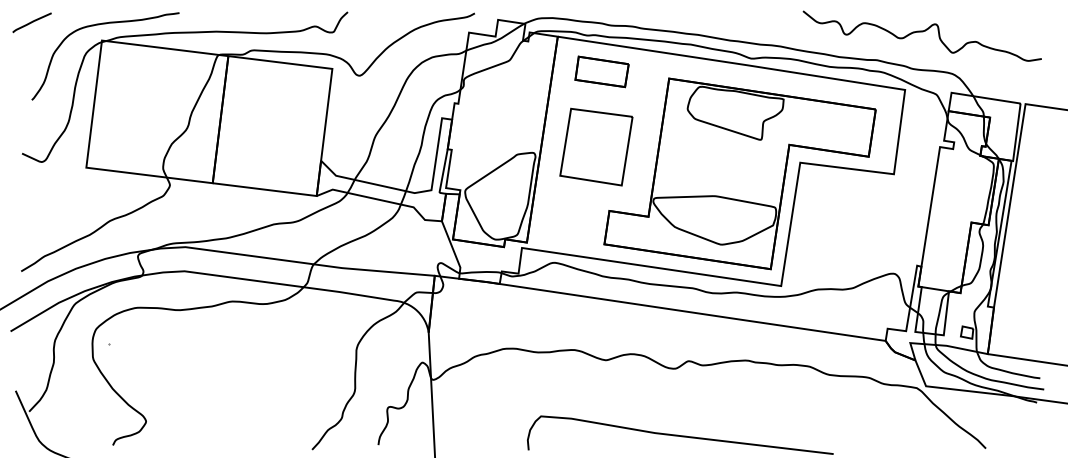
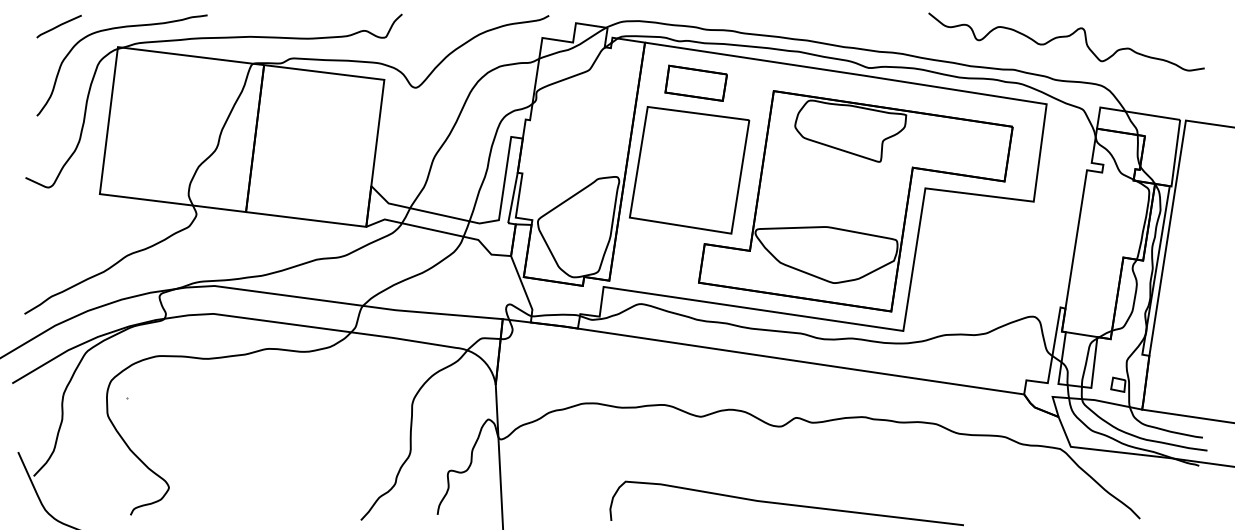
line: (31, 22) -> (58, 26), moved
part: (596, 147) -> (689, 170), size x1.43

